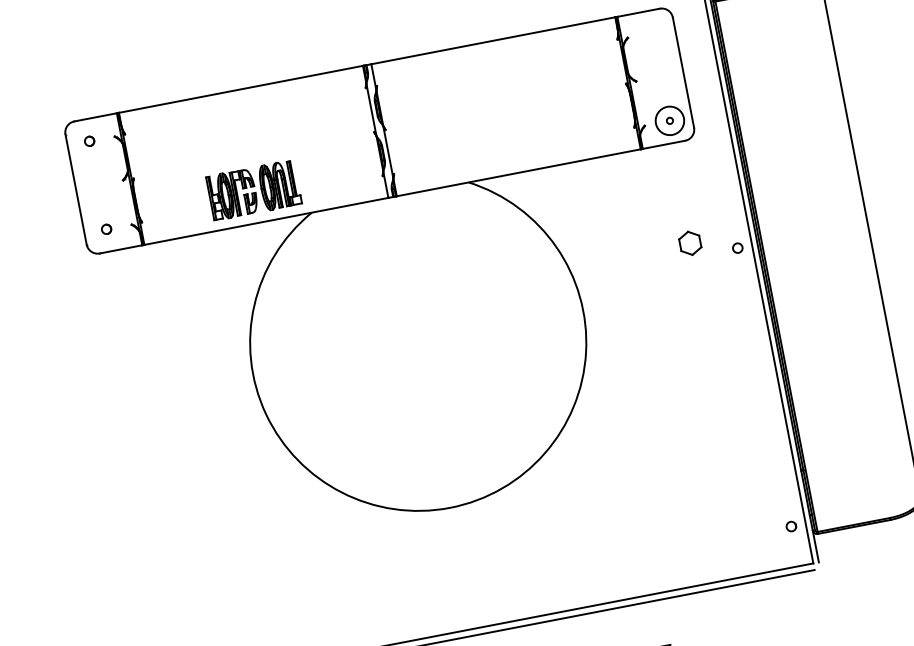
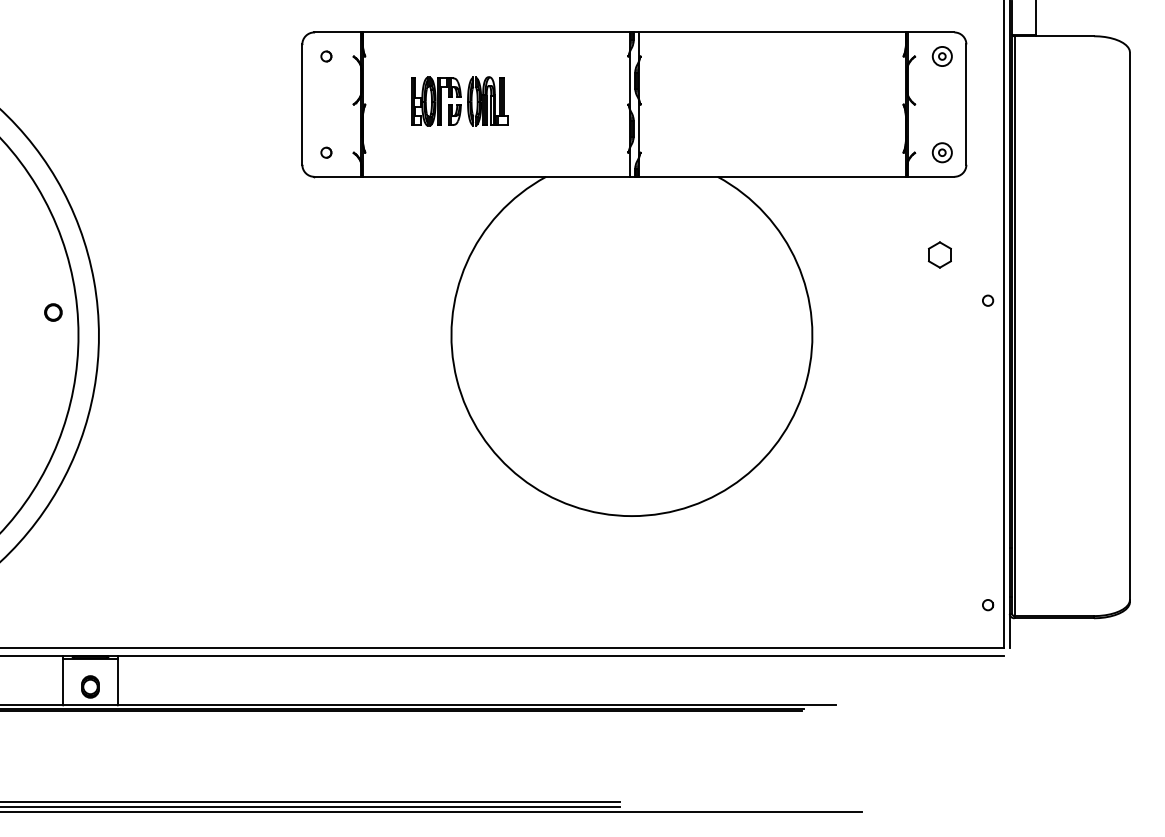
part: (652, 32) -> (941, 56), added
circle: (669, 120) -> (941, 152), size x0.62
part: (253, 190) -> (459, 101), moved
part: (689, 242) -> (939, 254), moved

